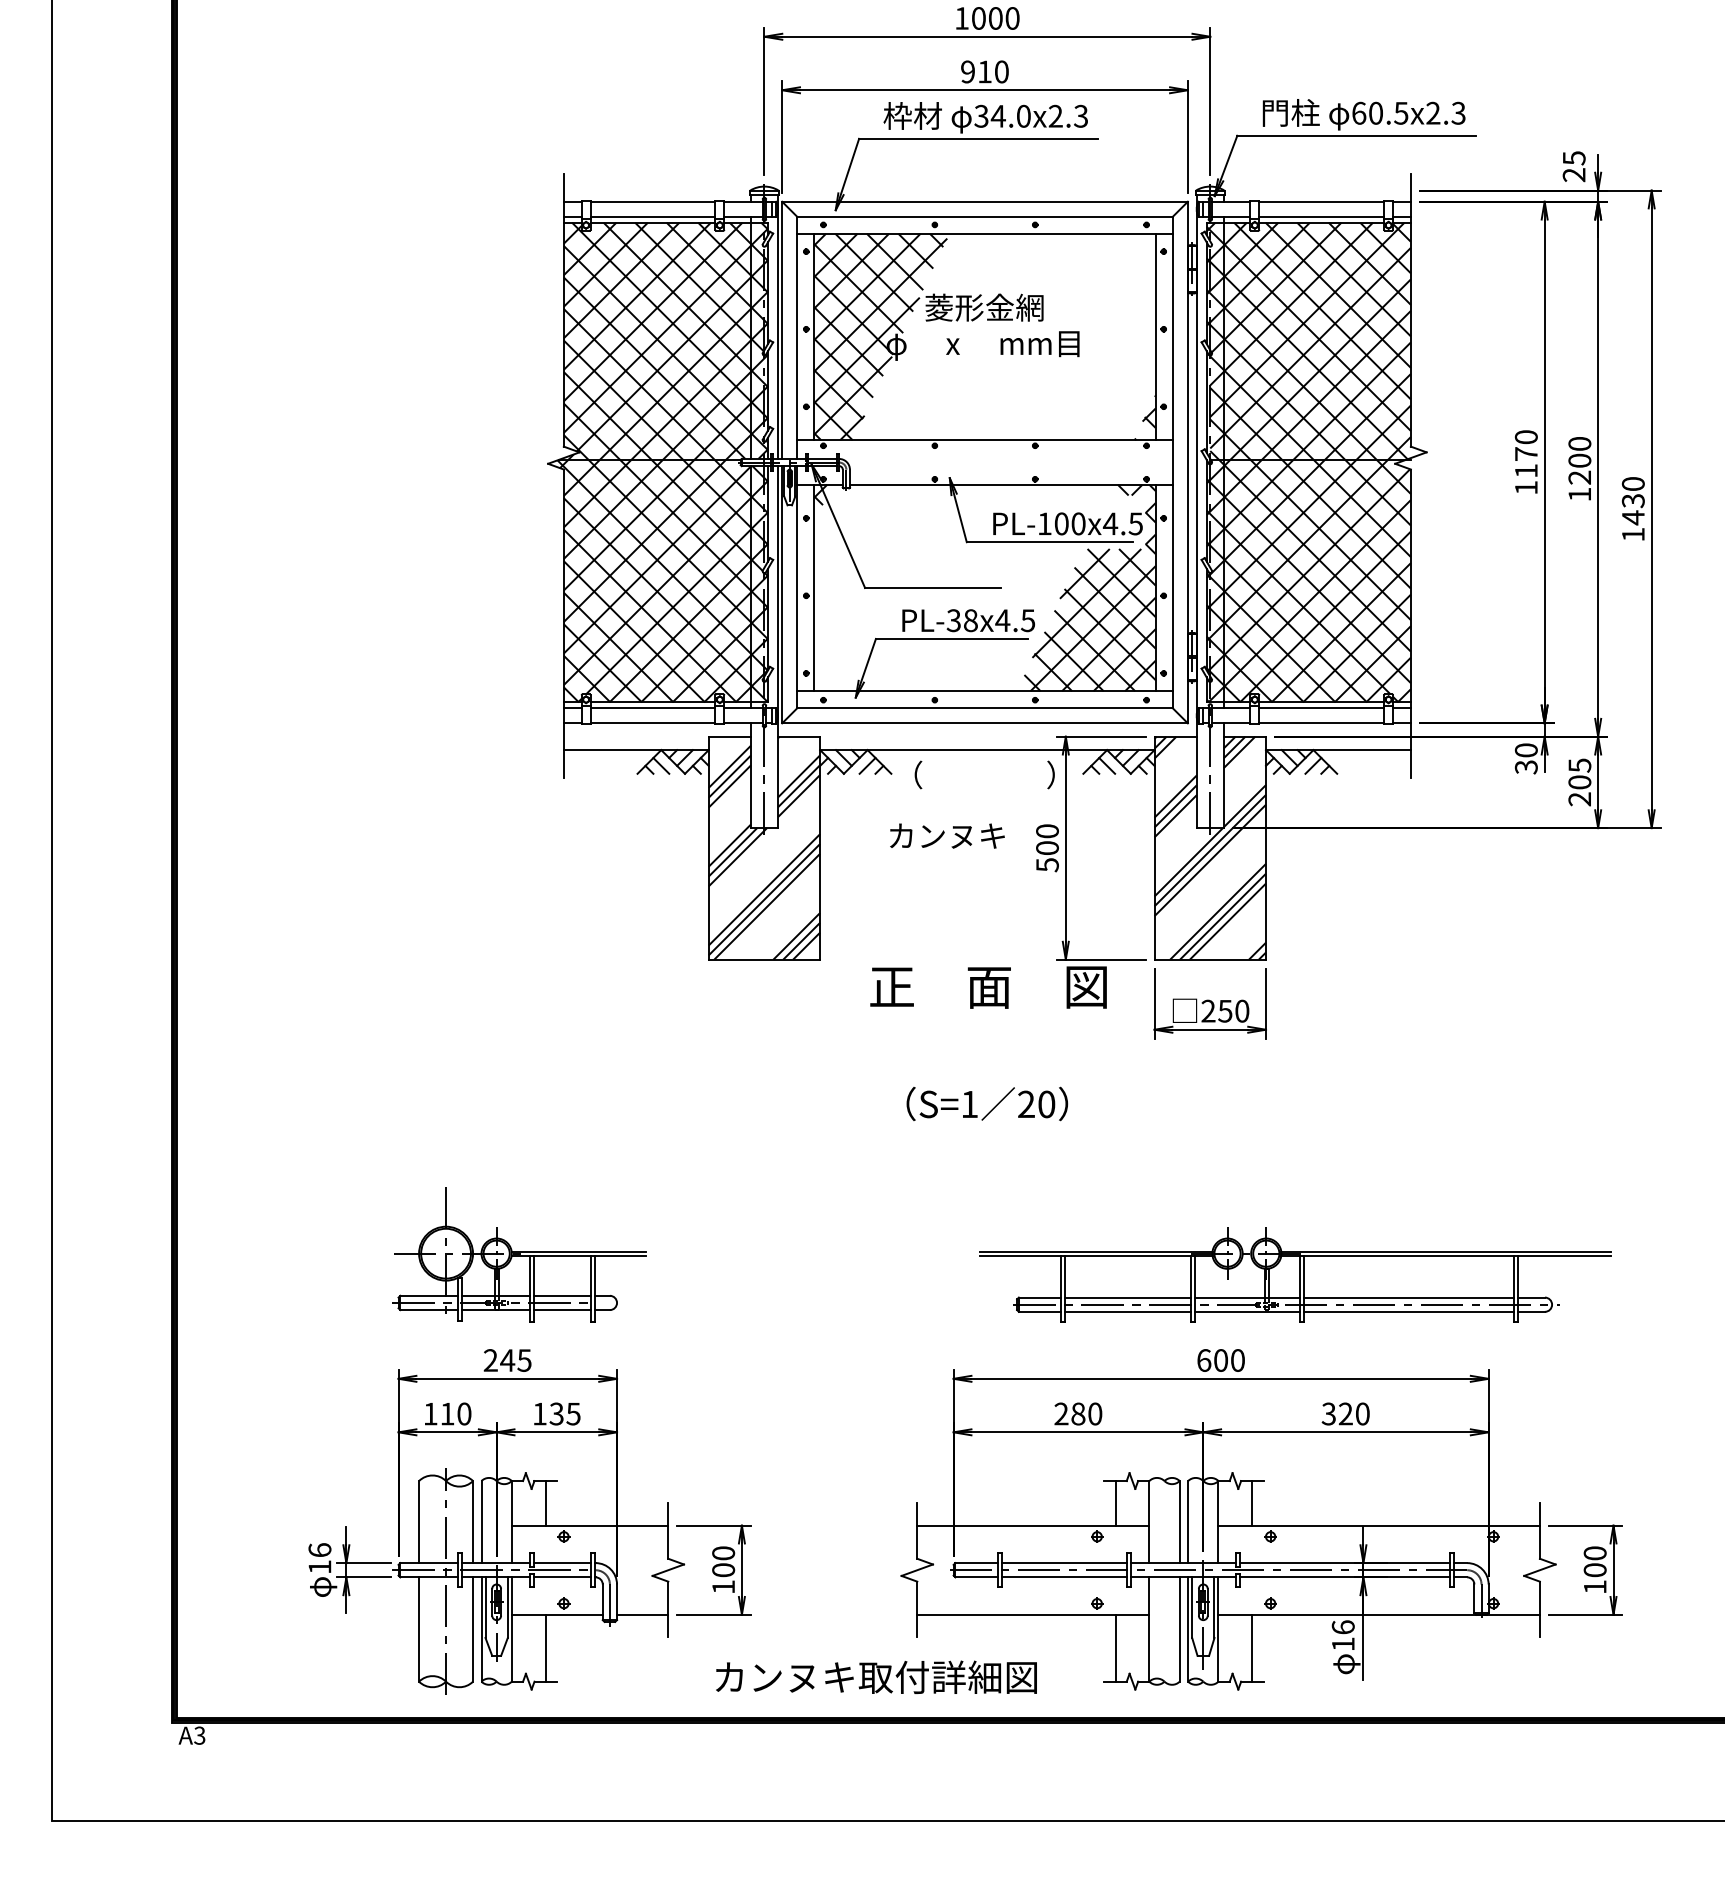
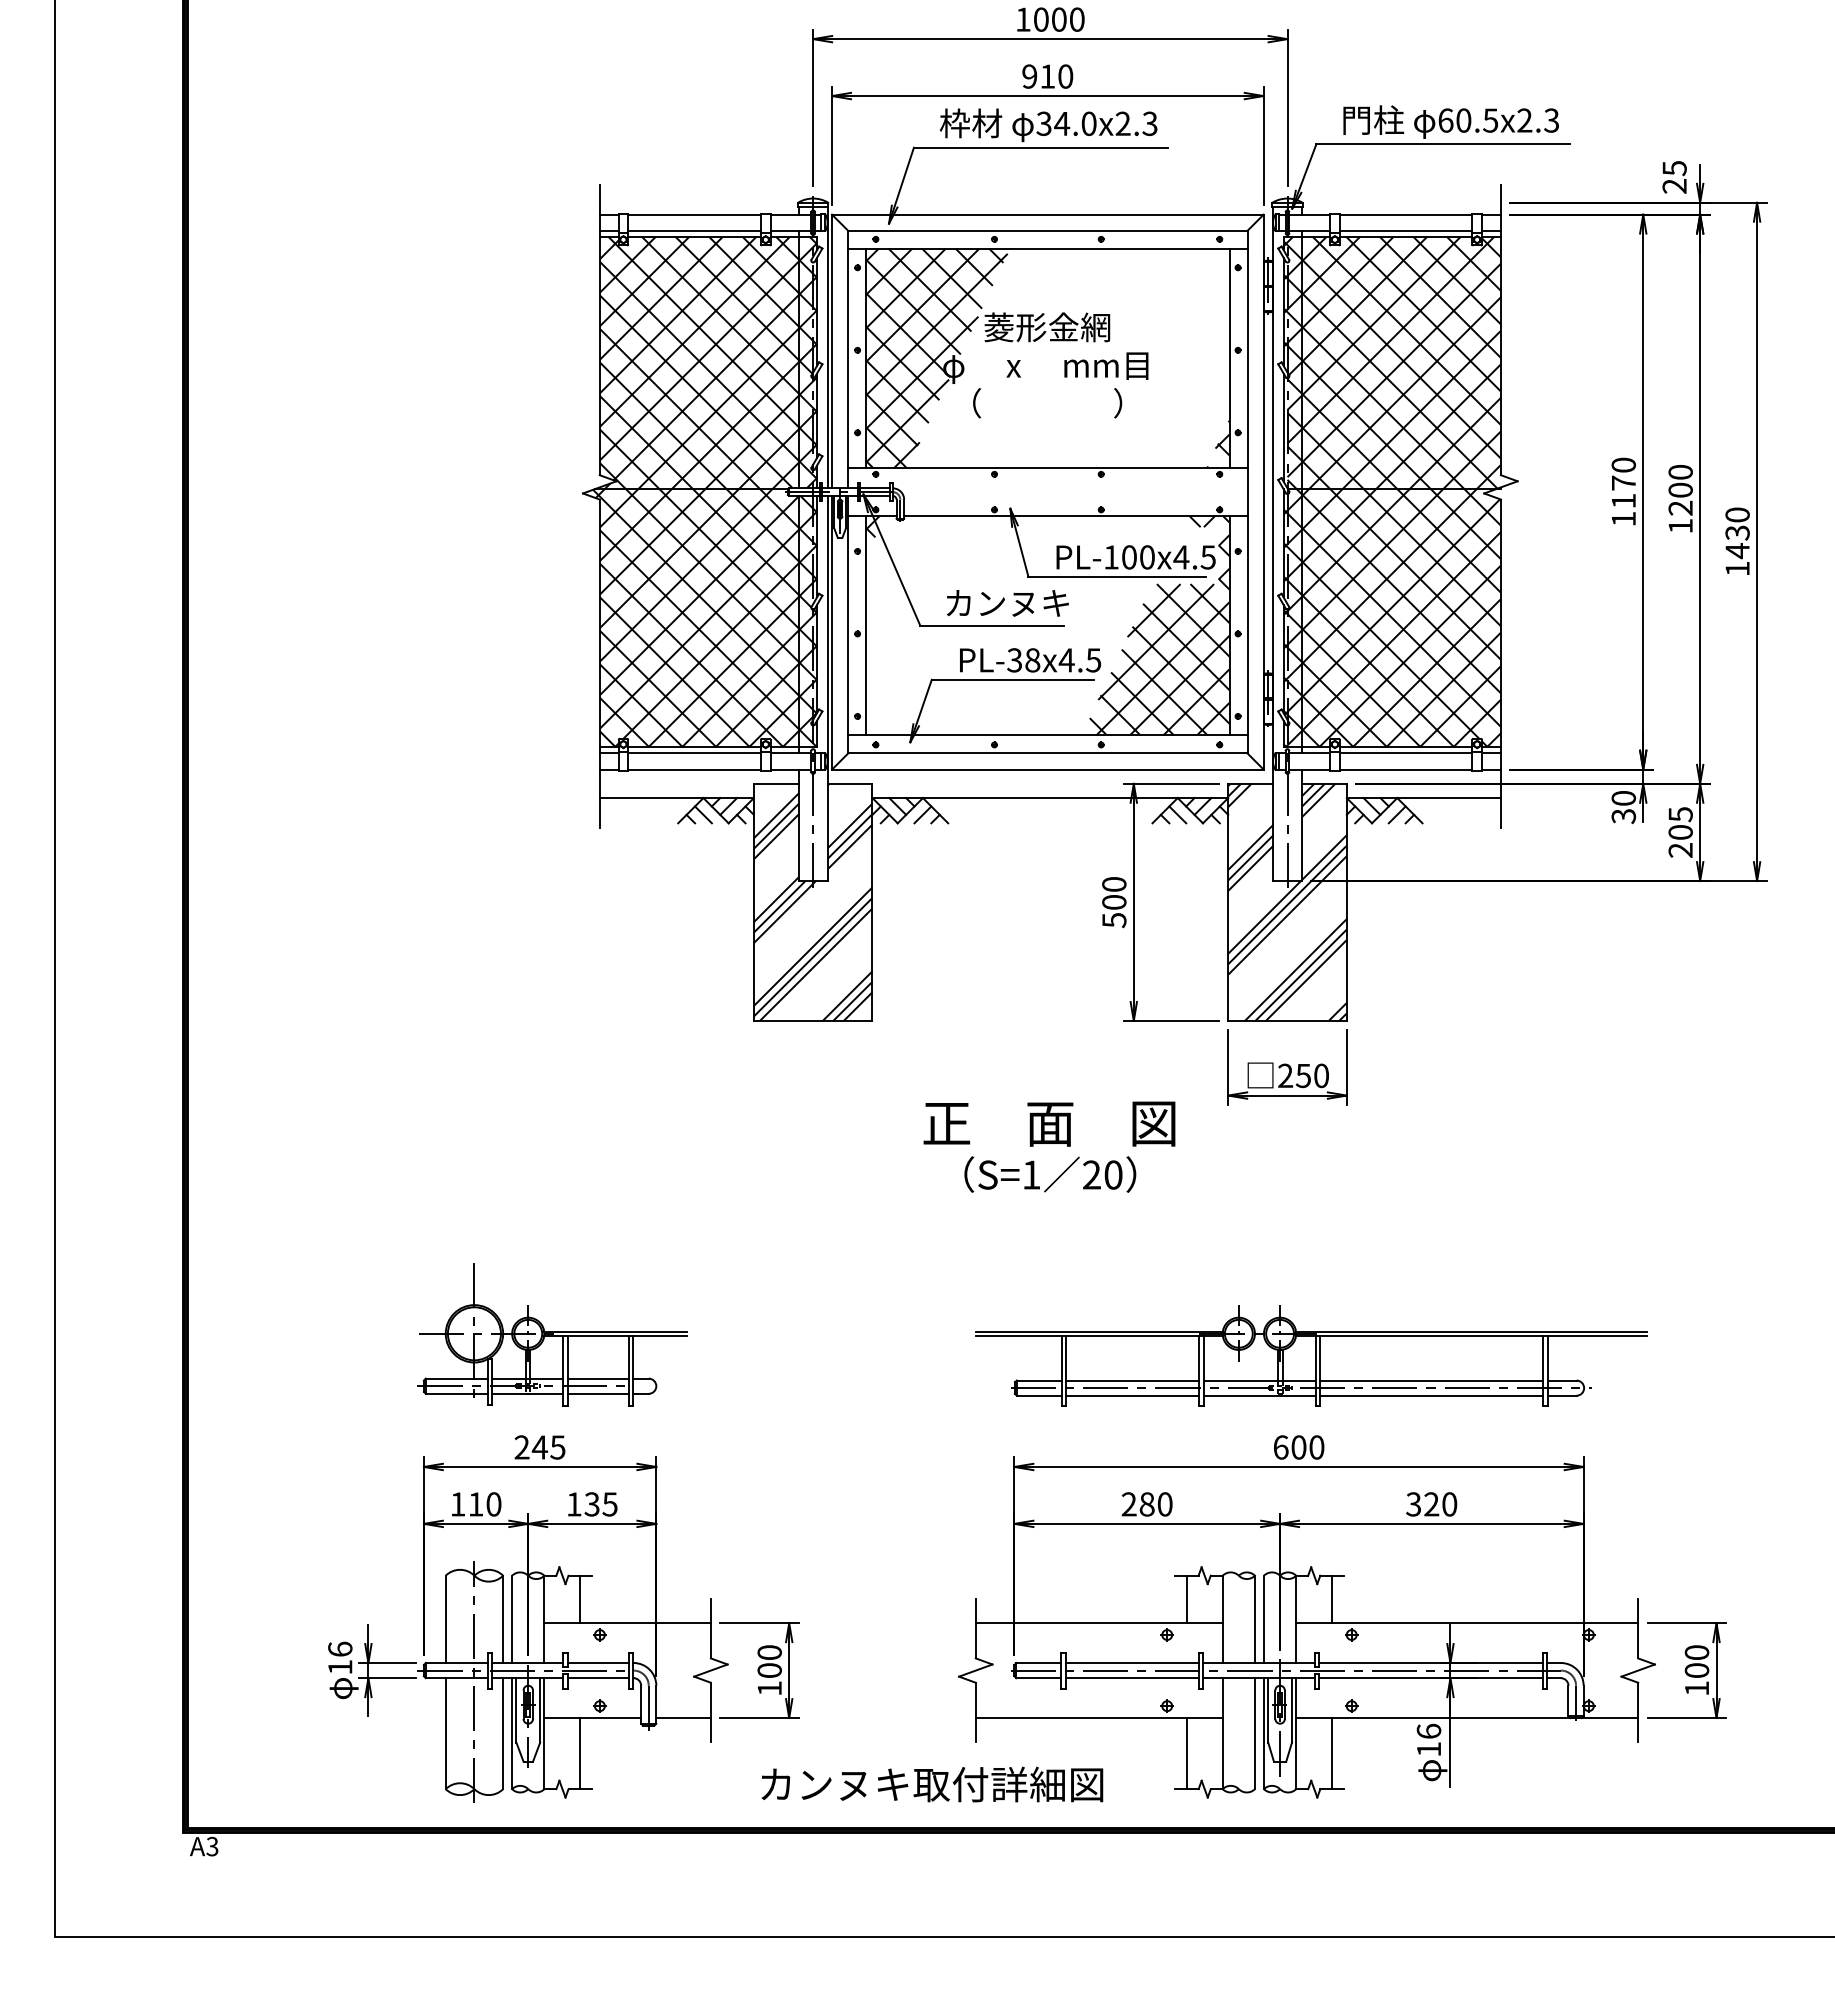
text: (984, 774) -> (1047, 402), moved
text: (947, 835) -> (1007, 602), moved
text: (988, 987) -> (1049, 1124), moved
part: (1295, 1274) -> (1311, 1355), moved

